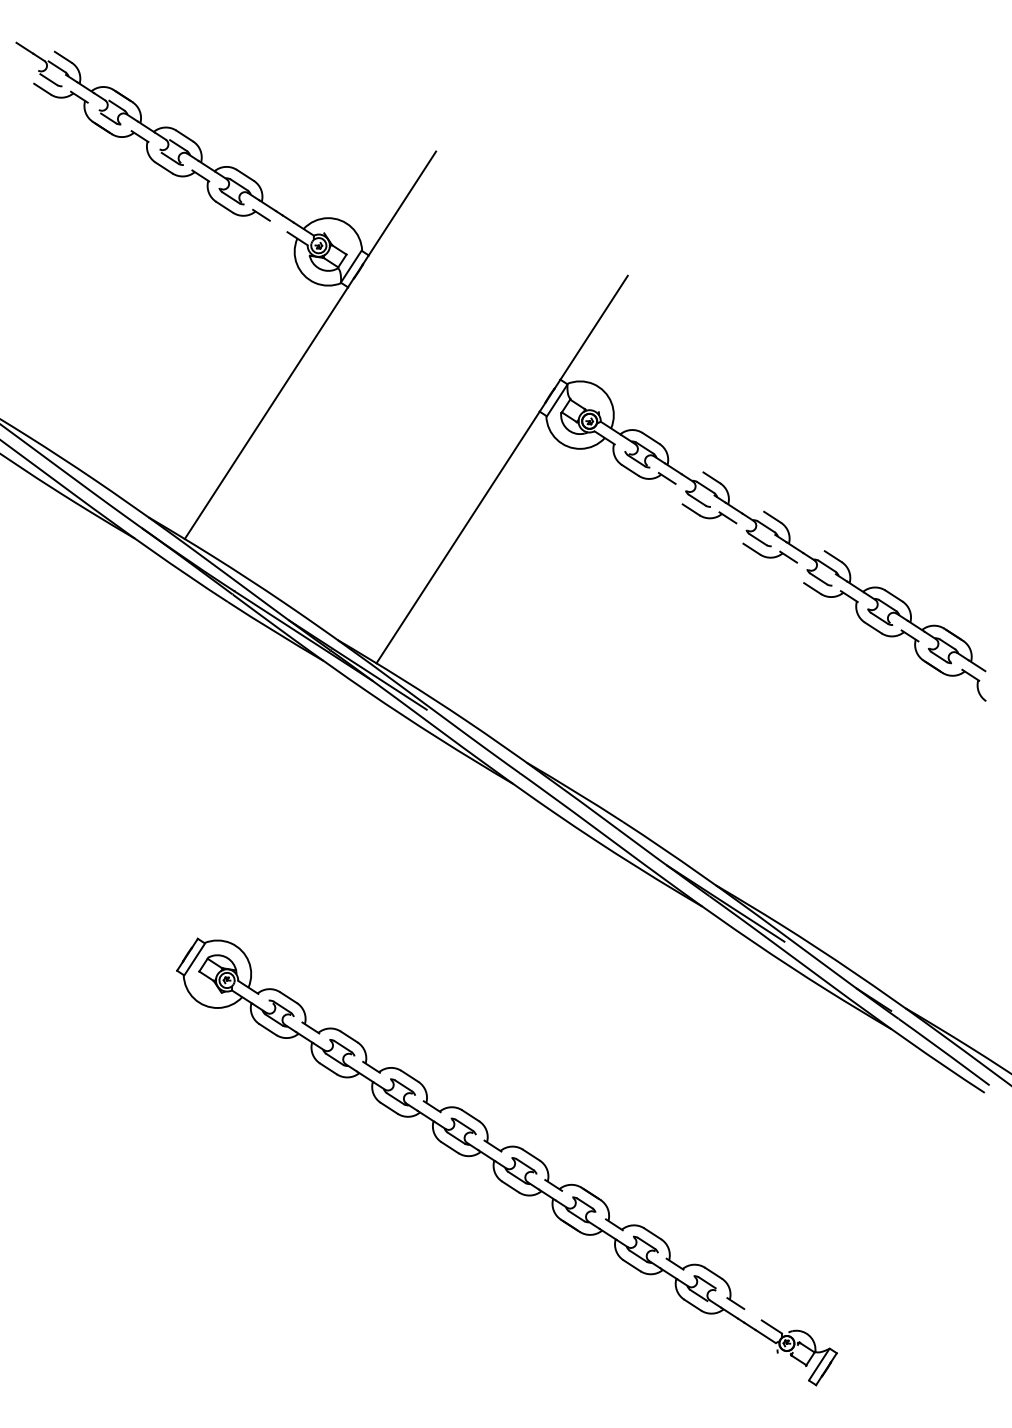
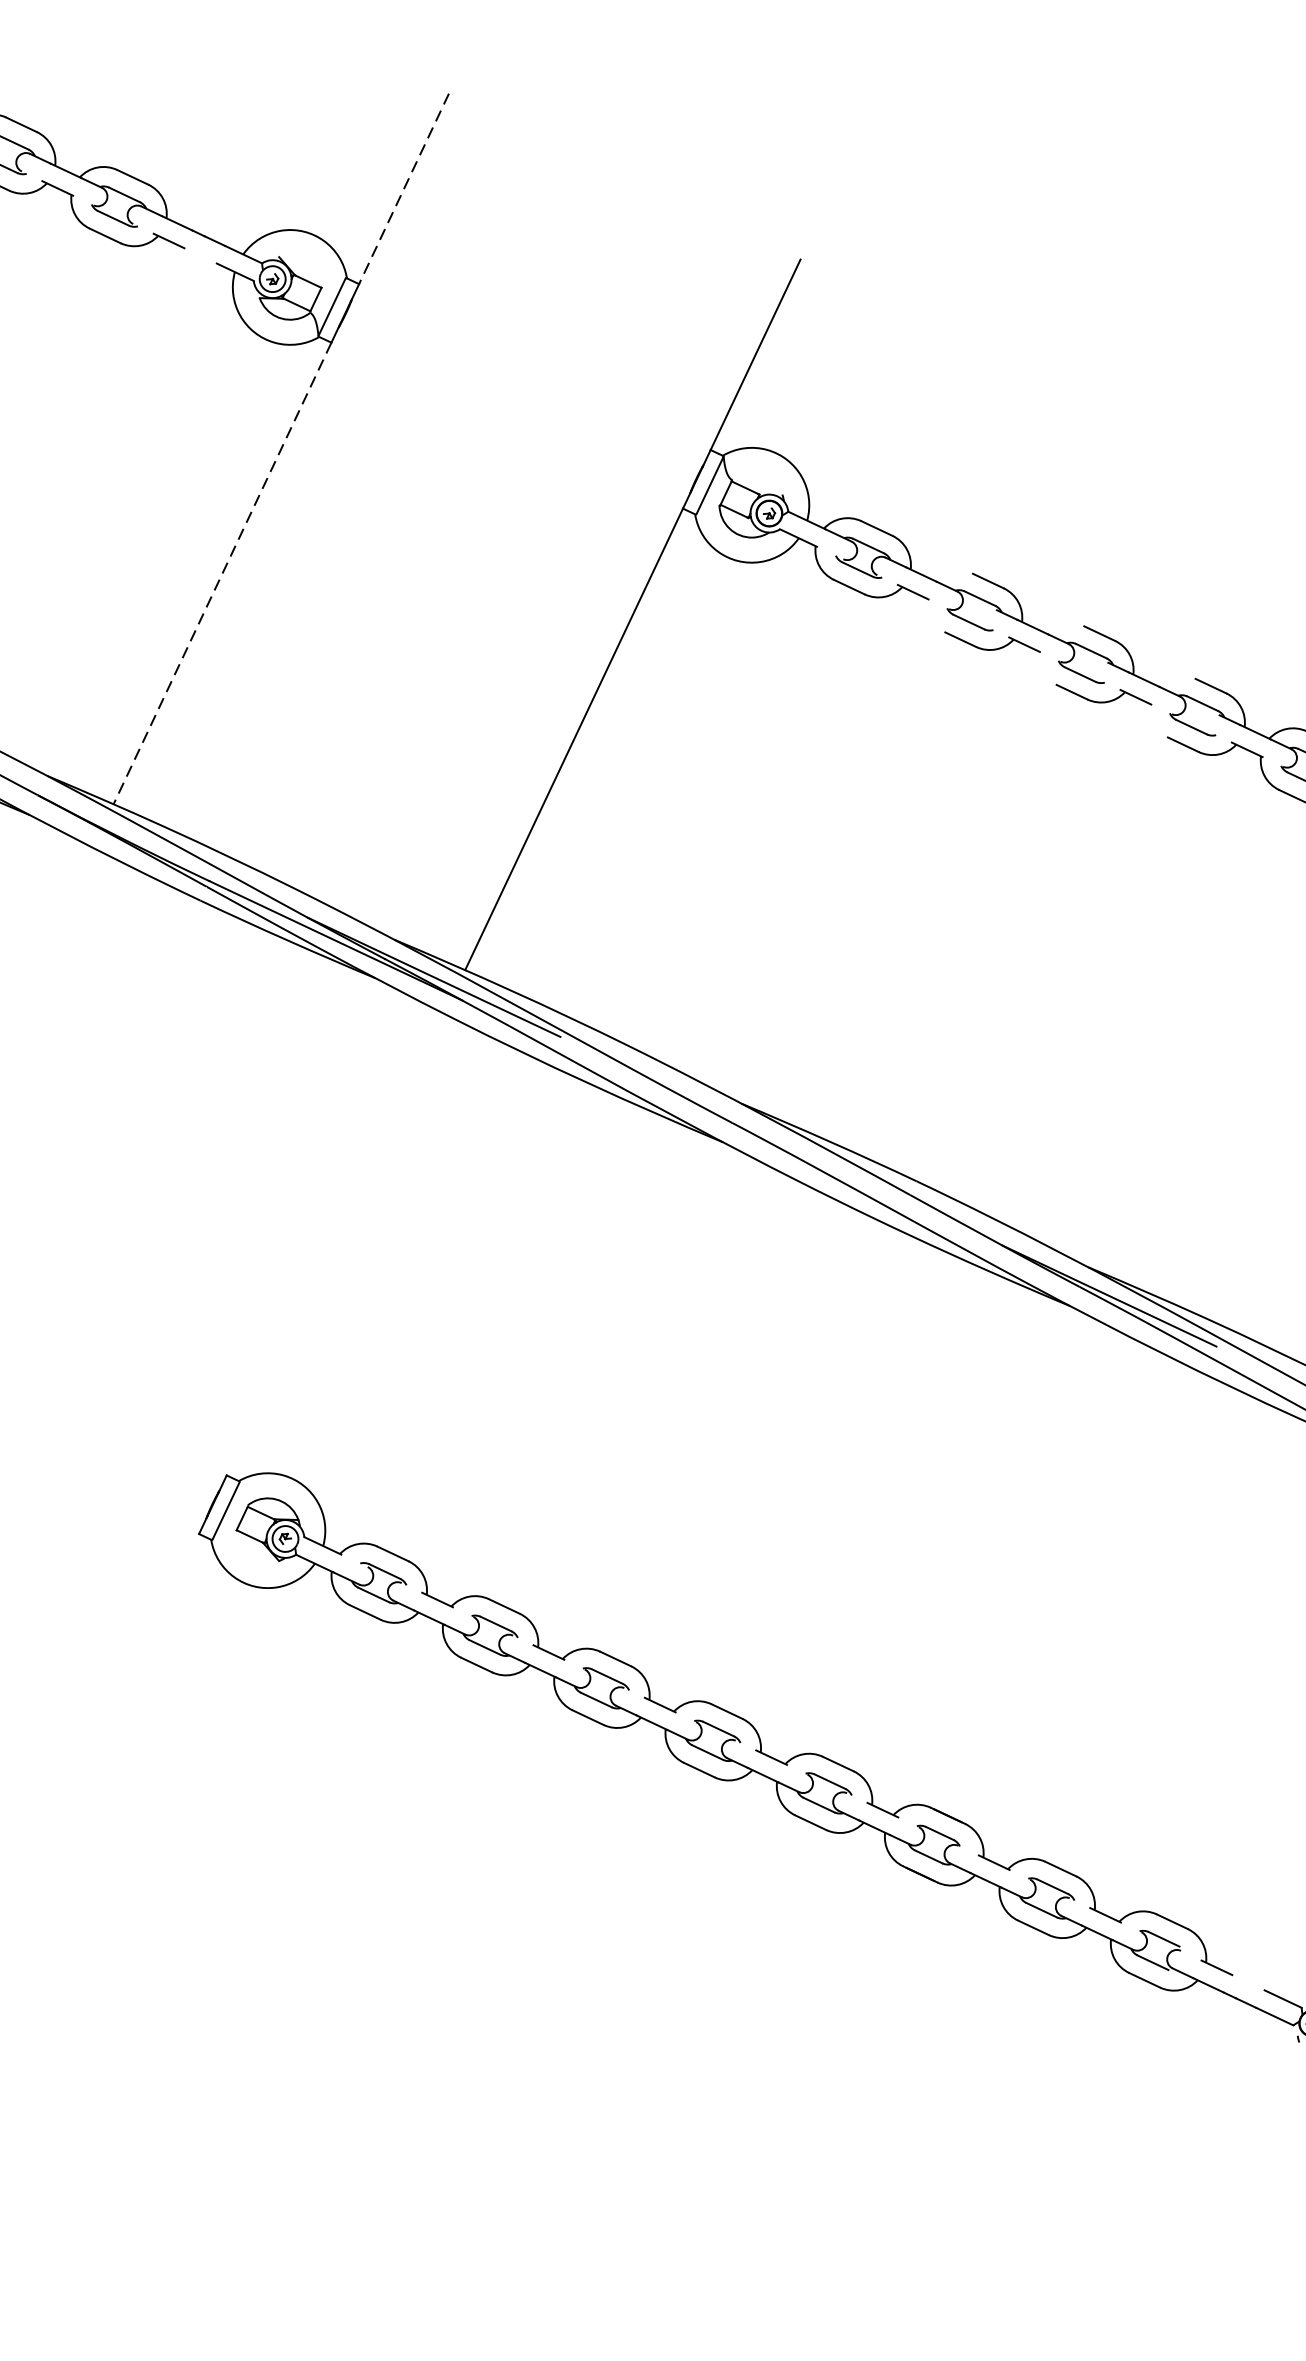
line: (402, 203) -> (404, 188), solid -> dashed
line: (266, 413) -> (222, 574), solid -> dashed

